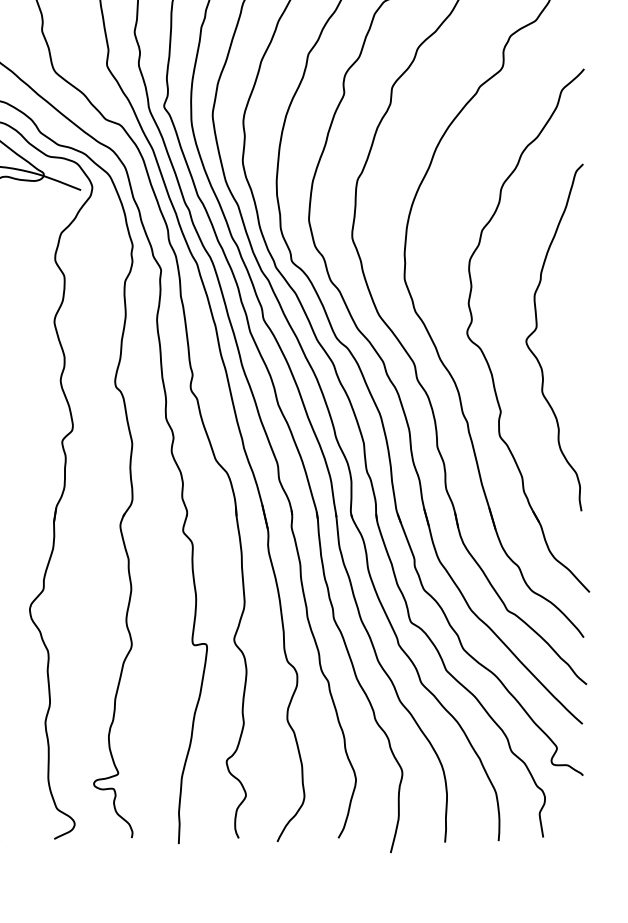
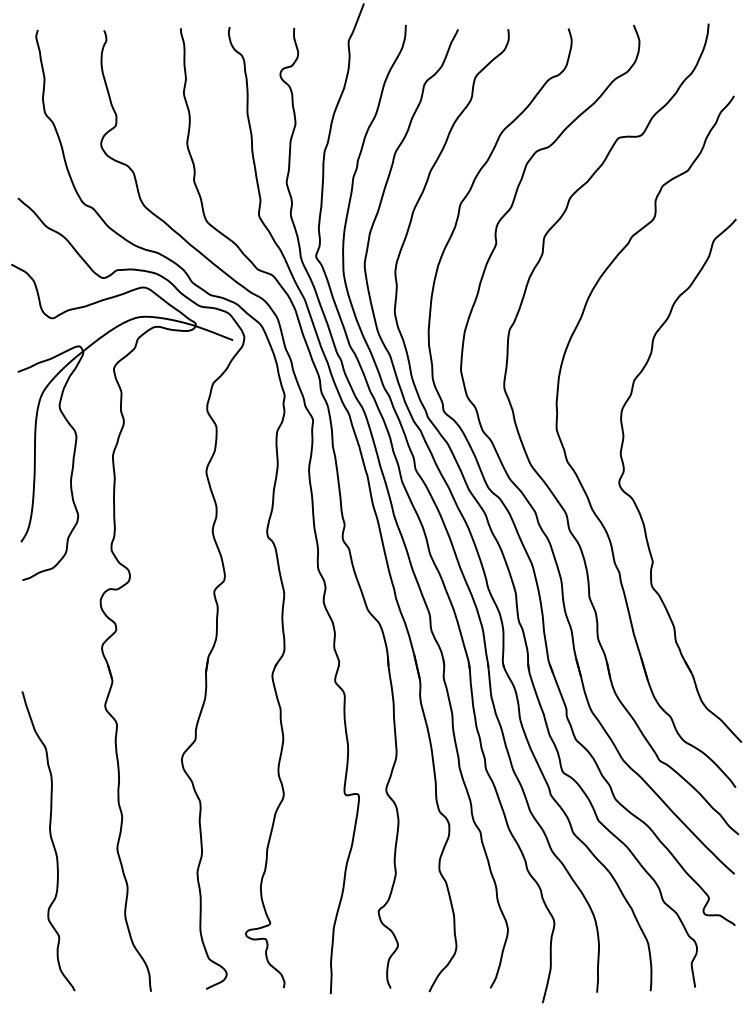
curve: (537, 328) -> (689, 478), removed

